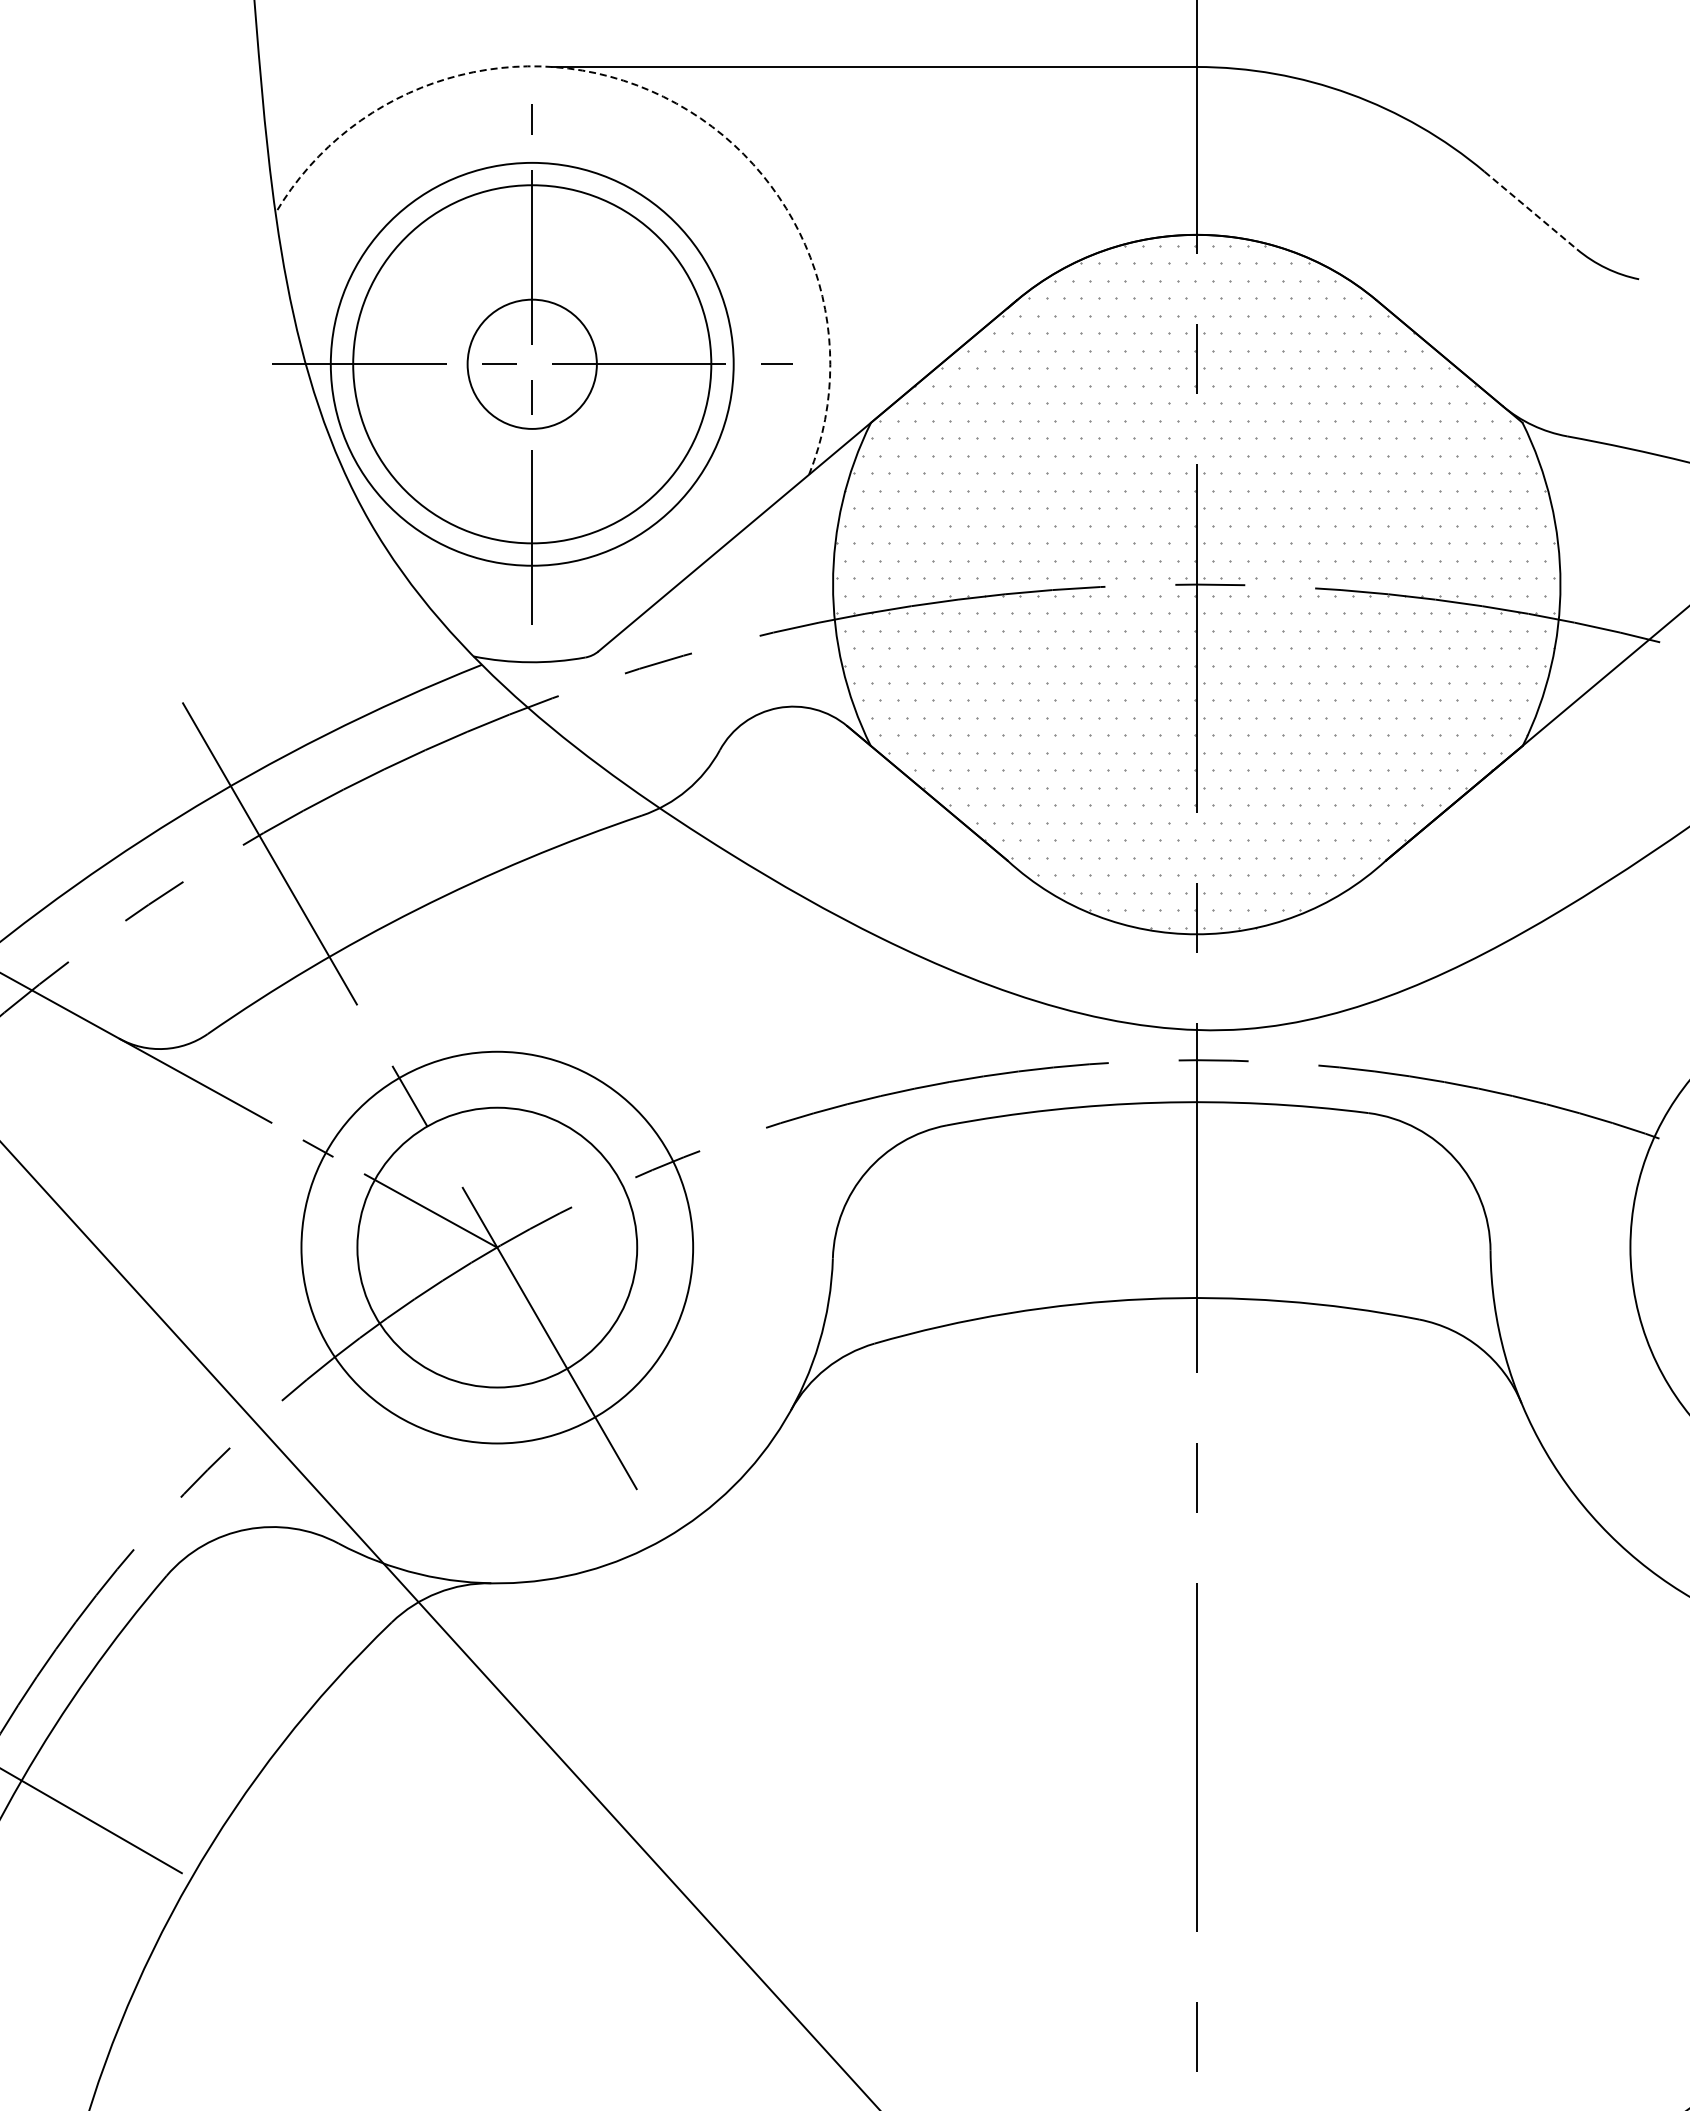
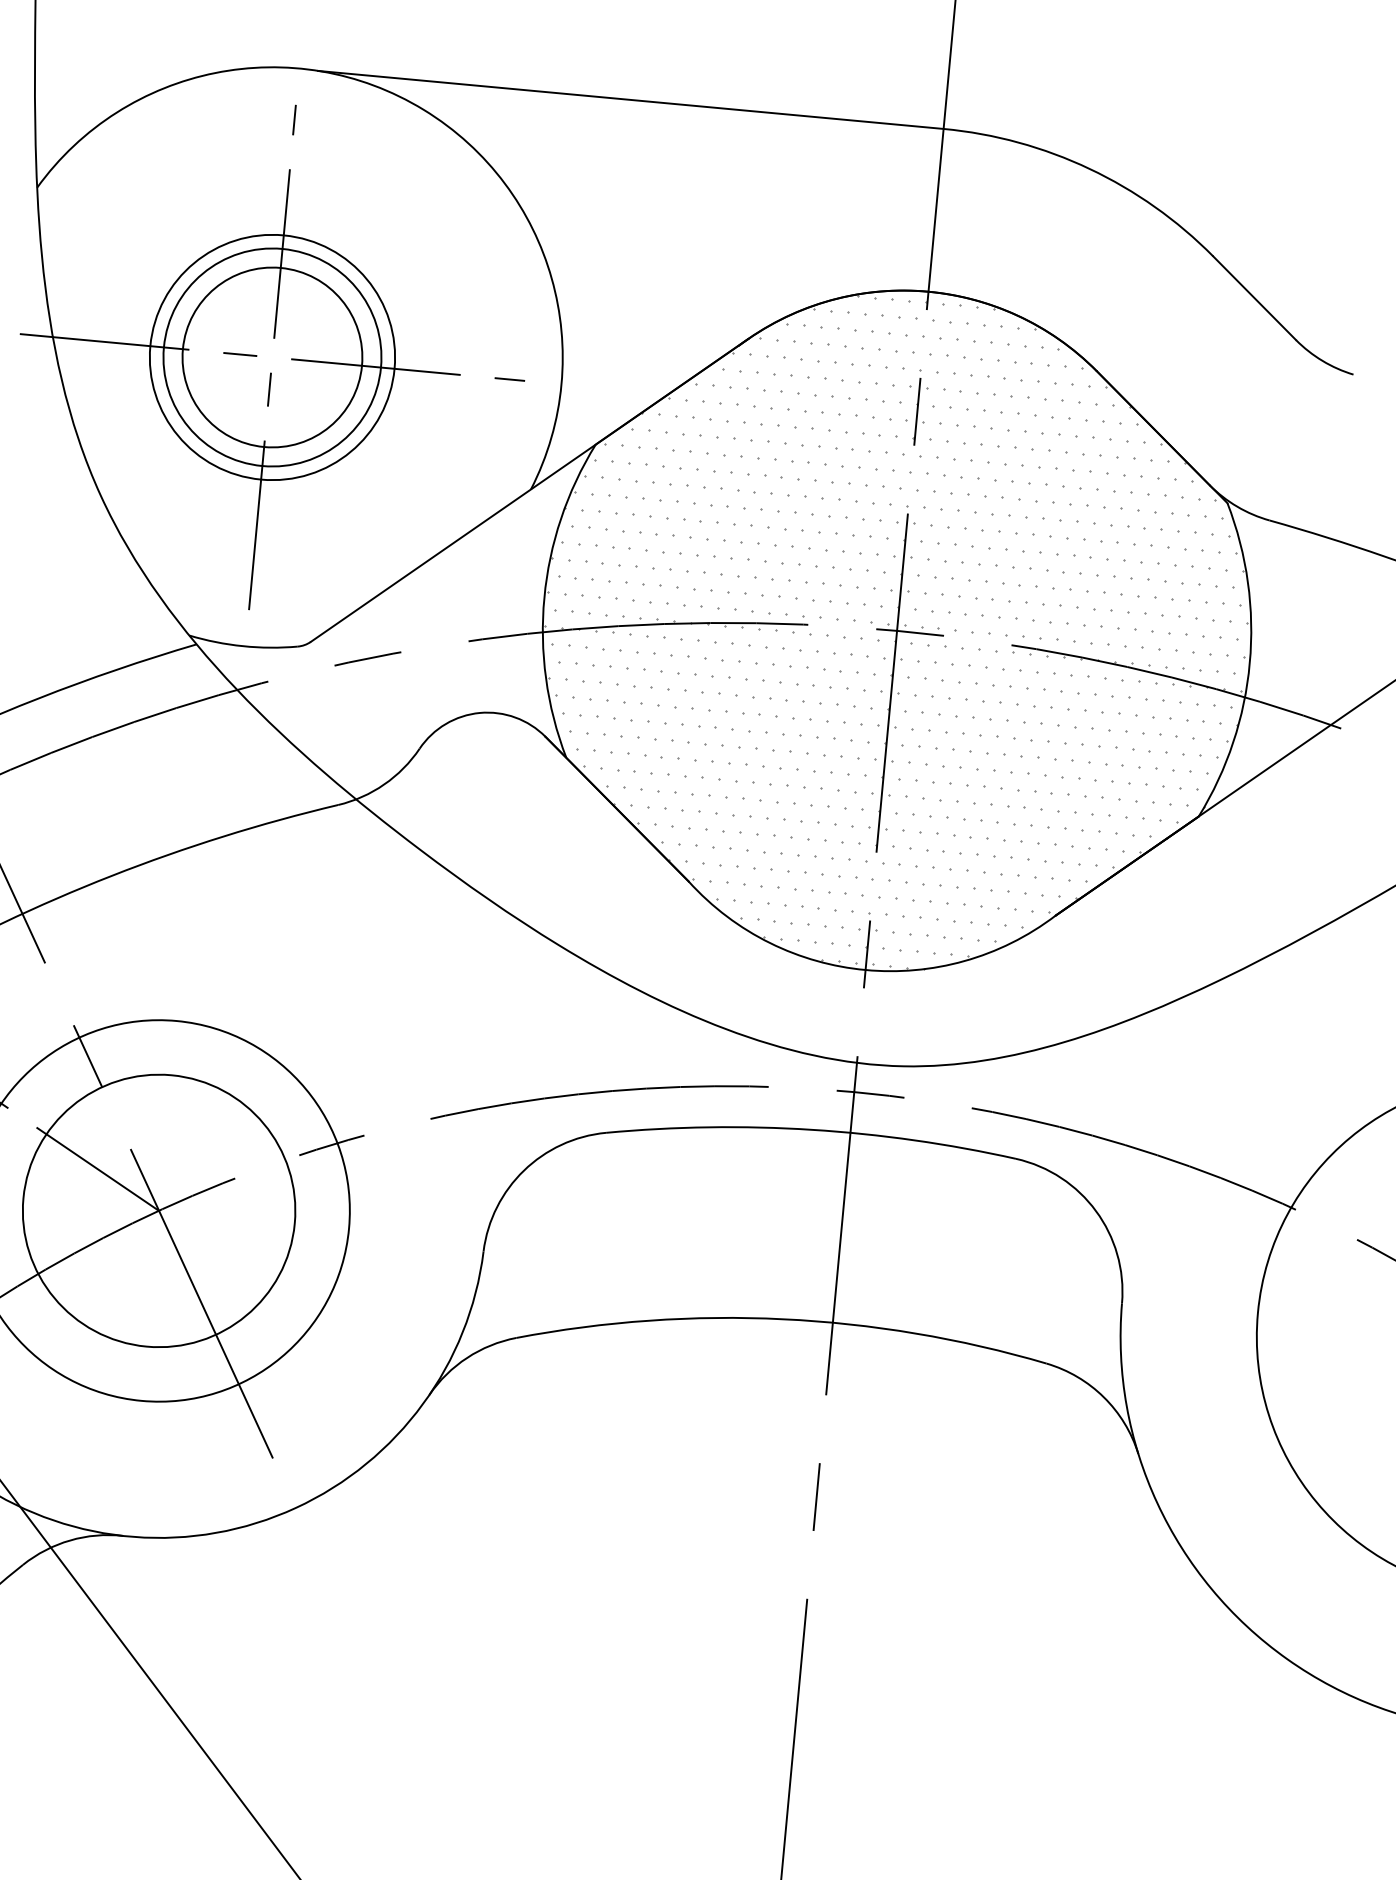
arc: (663, 96) -> (423, 109), dashed -> solid
line: (1531, 210) -> (1255, 298), dashed -> solid
circle: (531, 363) -> (271, 356), size x1.43
circle: (532, 364) -> (272, 357), size x0.62
circle: (532, 364) -> (272, 357), size x0.62

